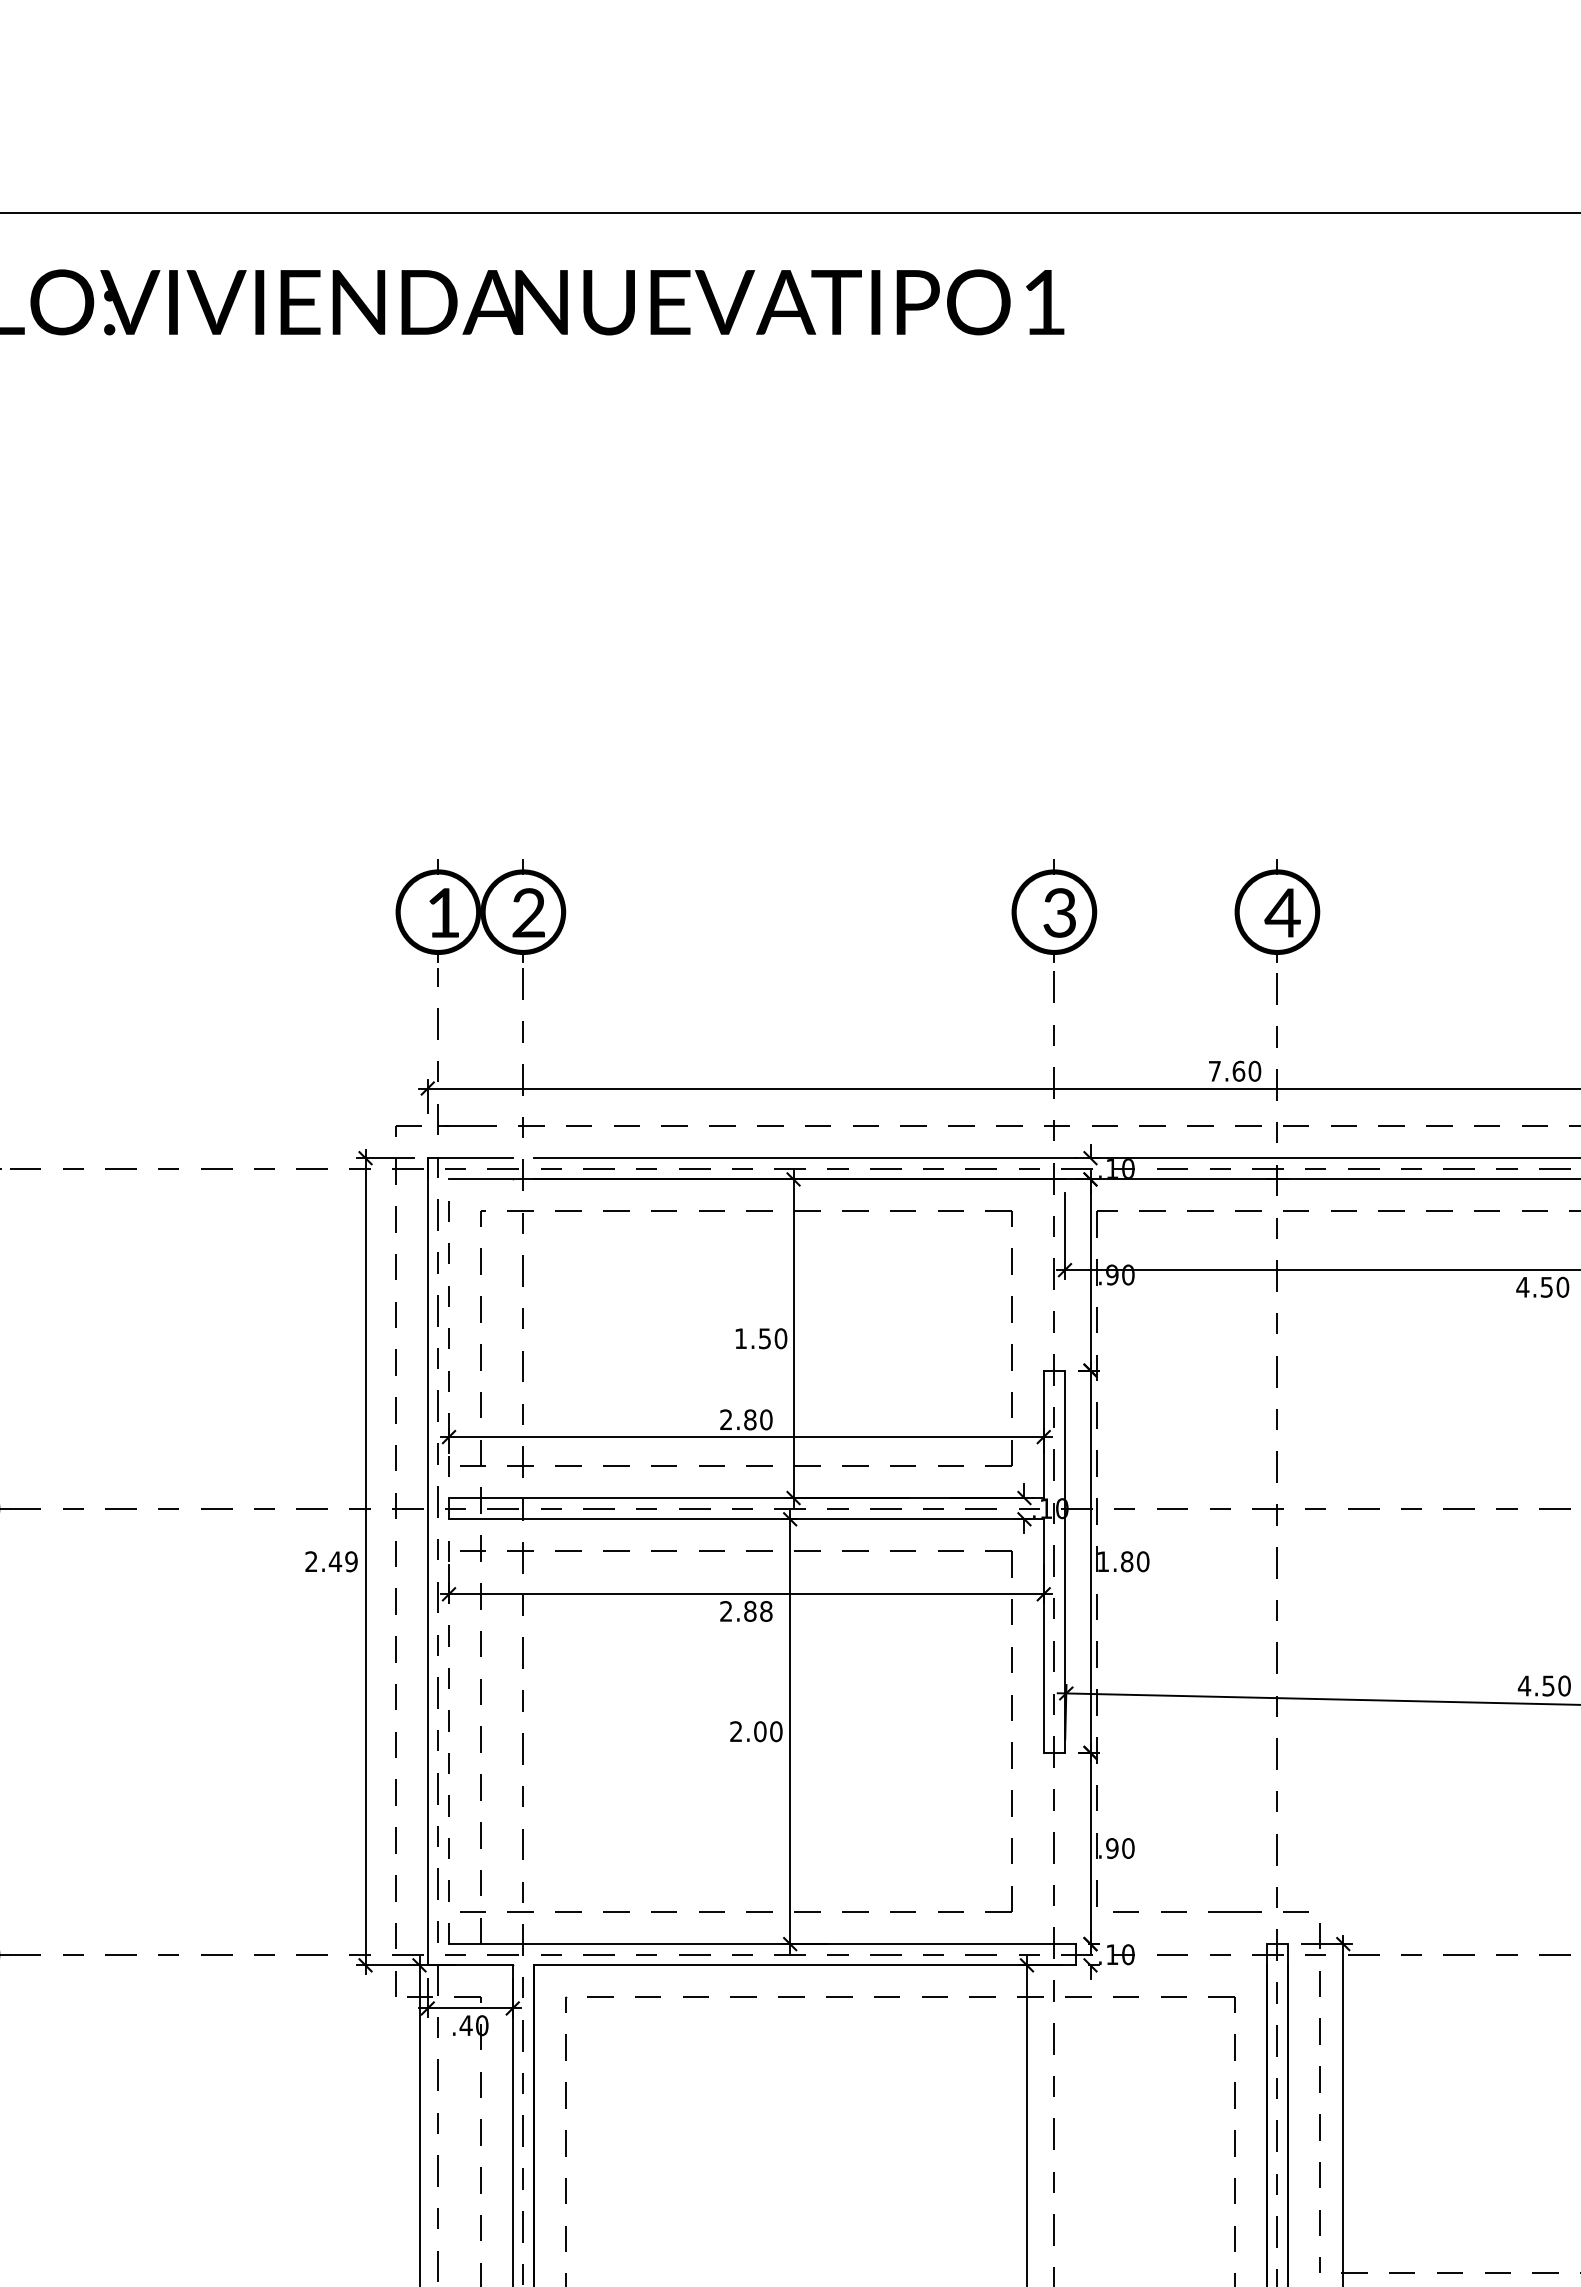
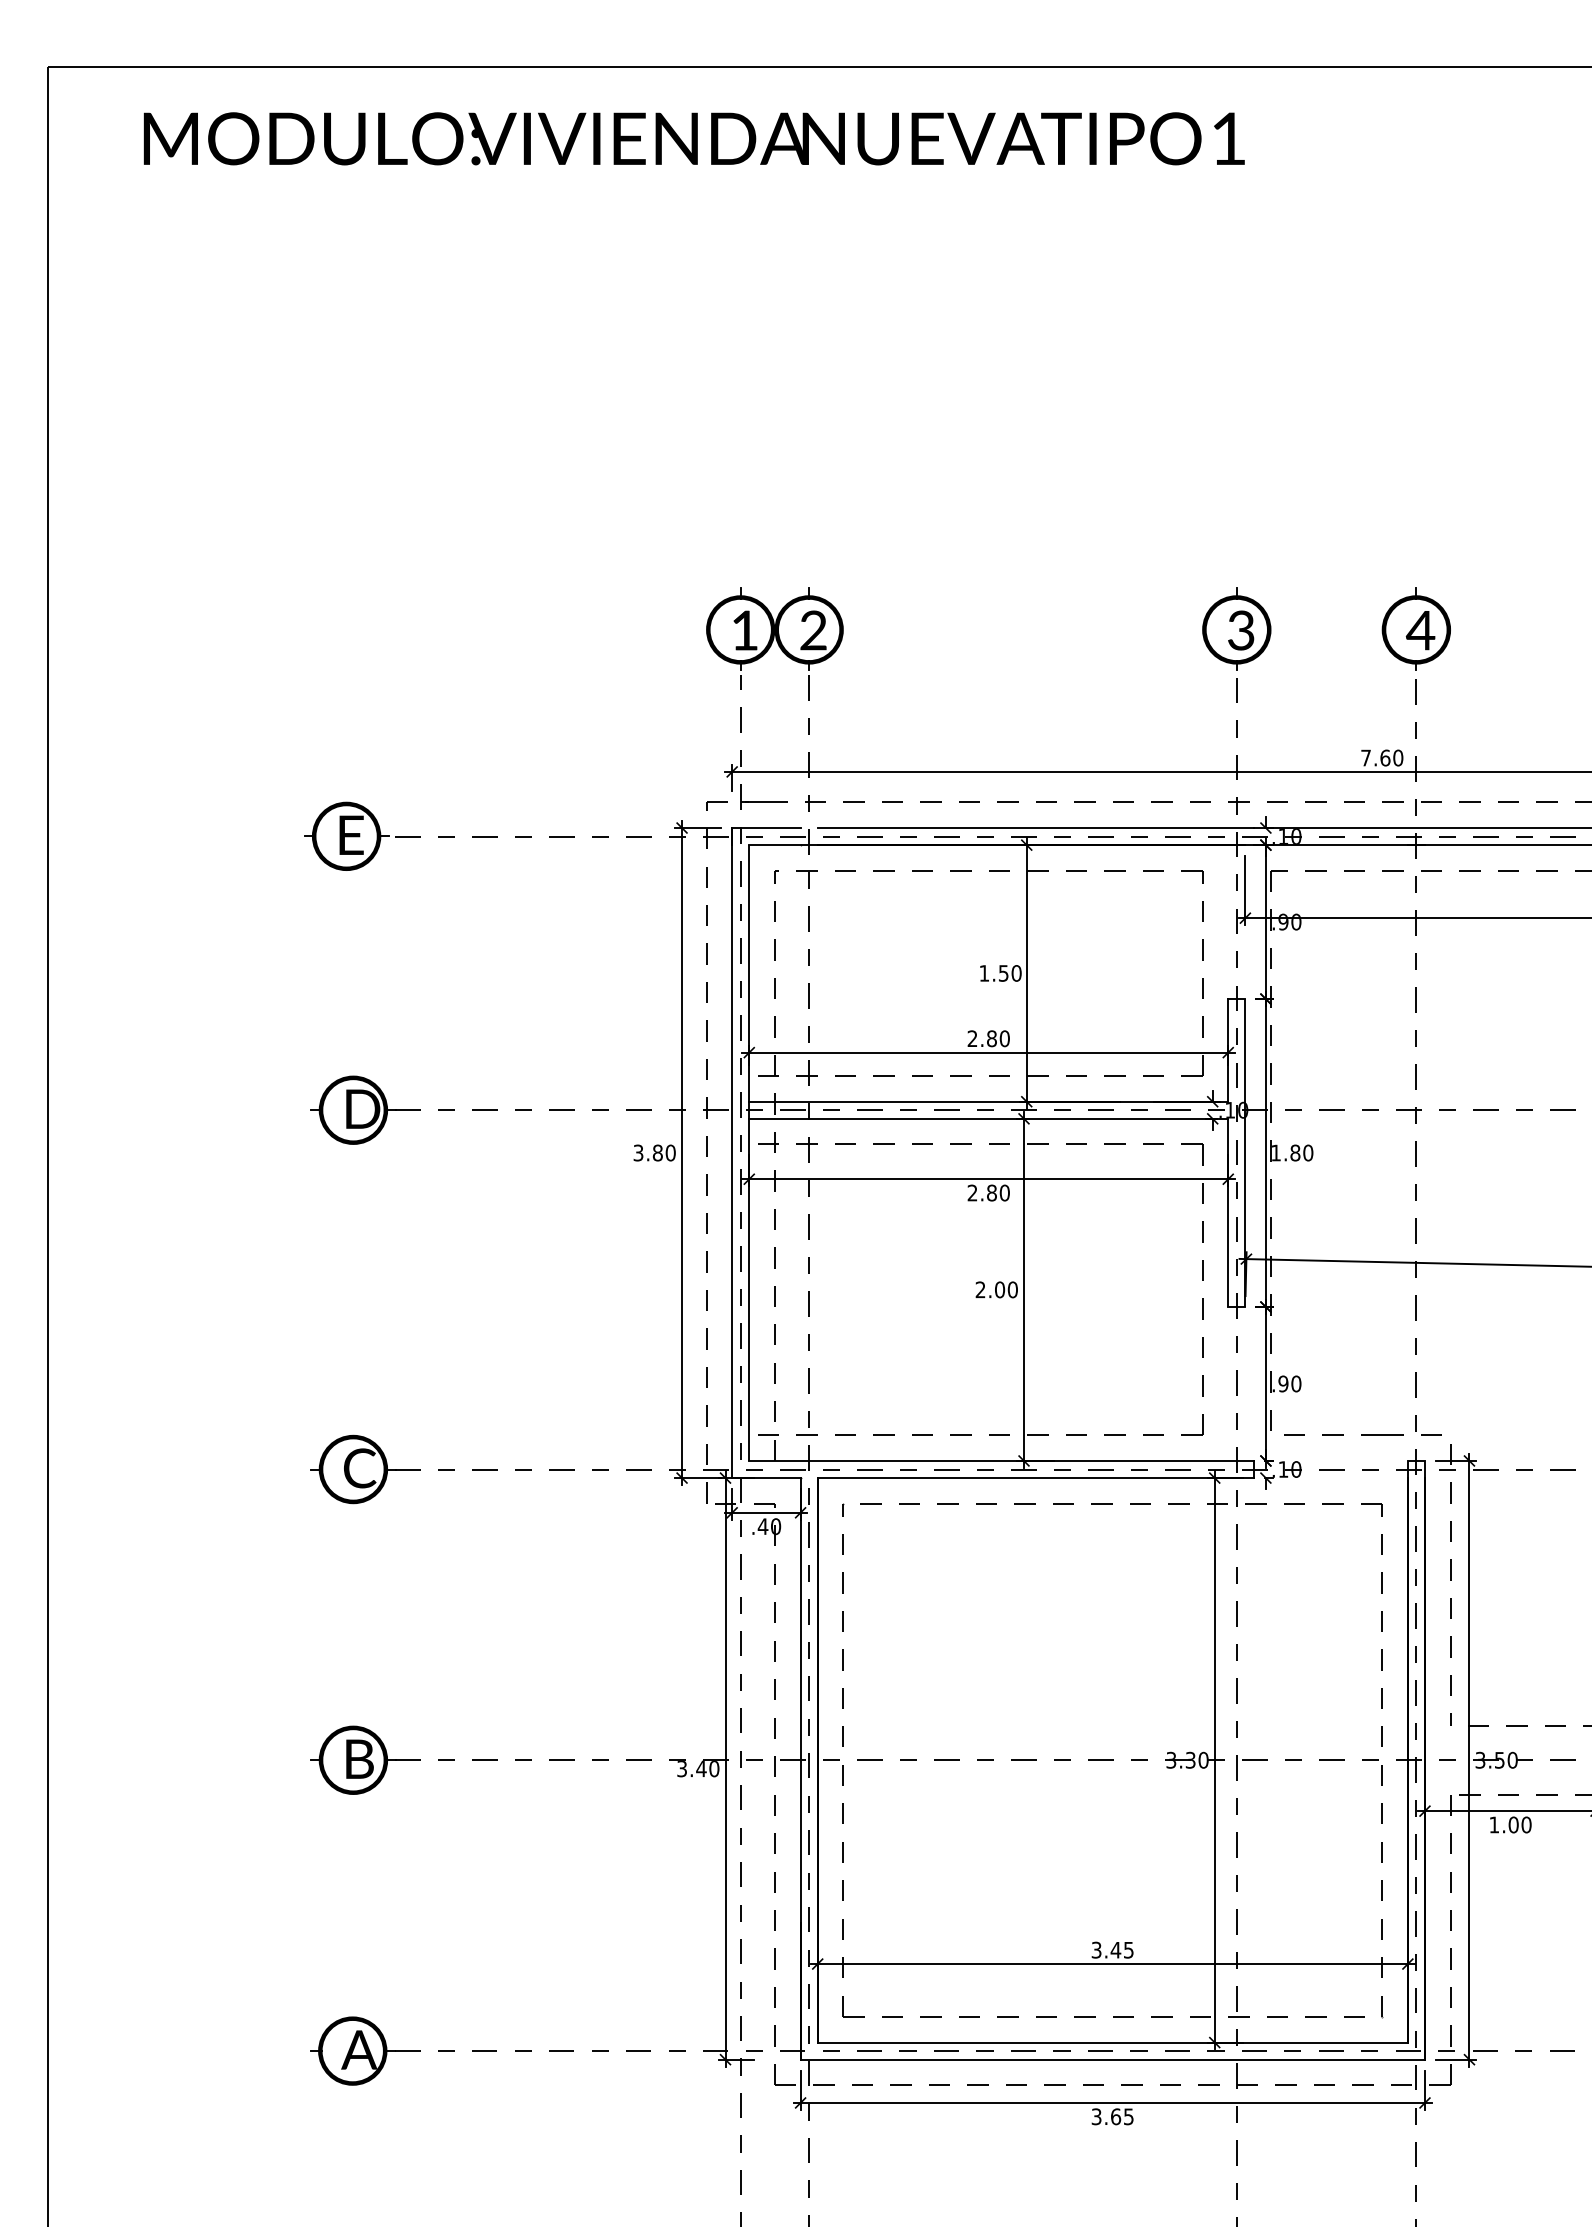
text: (331, 1561) -> (654, 1152), 2.49 -> 3.80
line: (449, 1562) -> (749, 1153), dashed -> solid
text: (765, 1611) -> (1004, 1193), 2.88 -> 2.80

